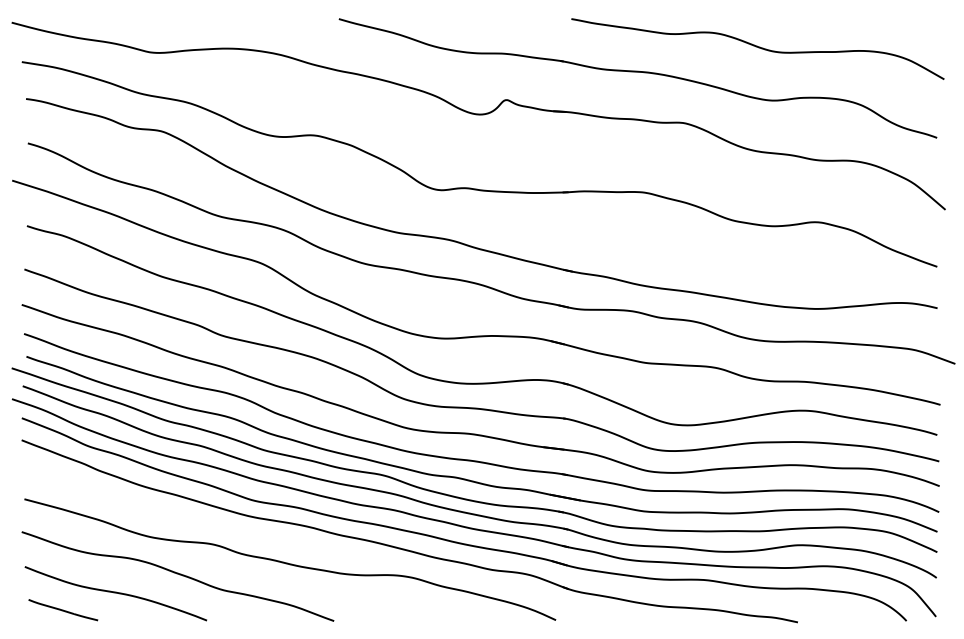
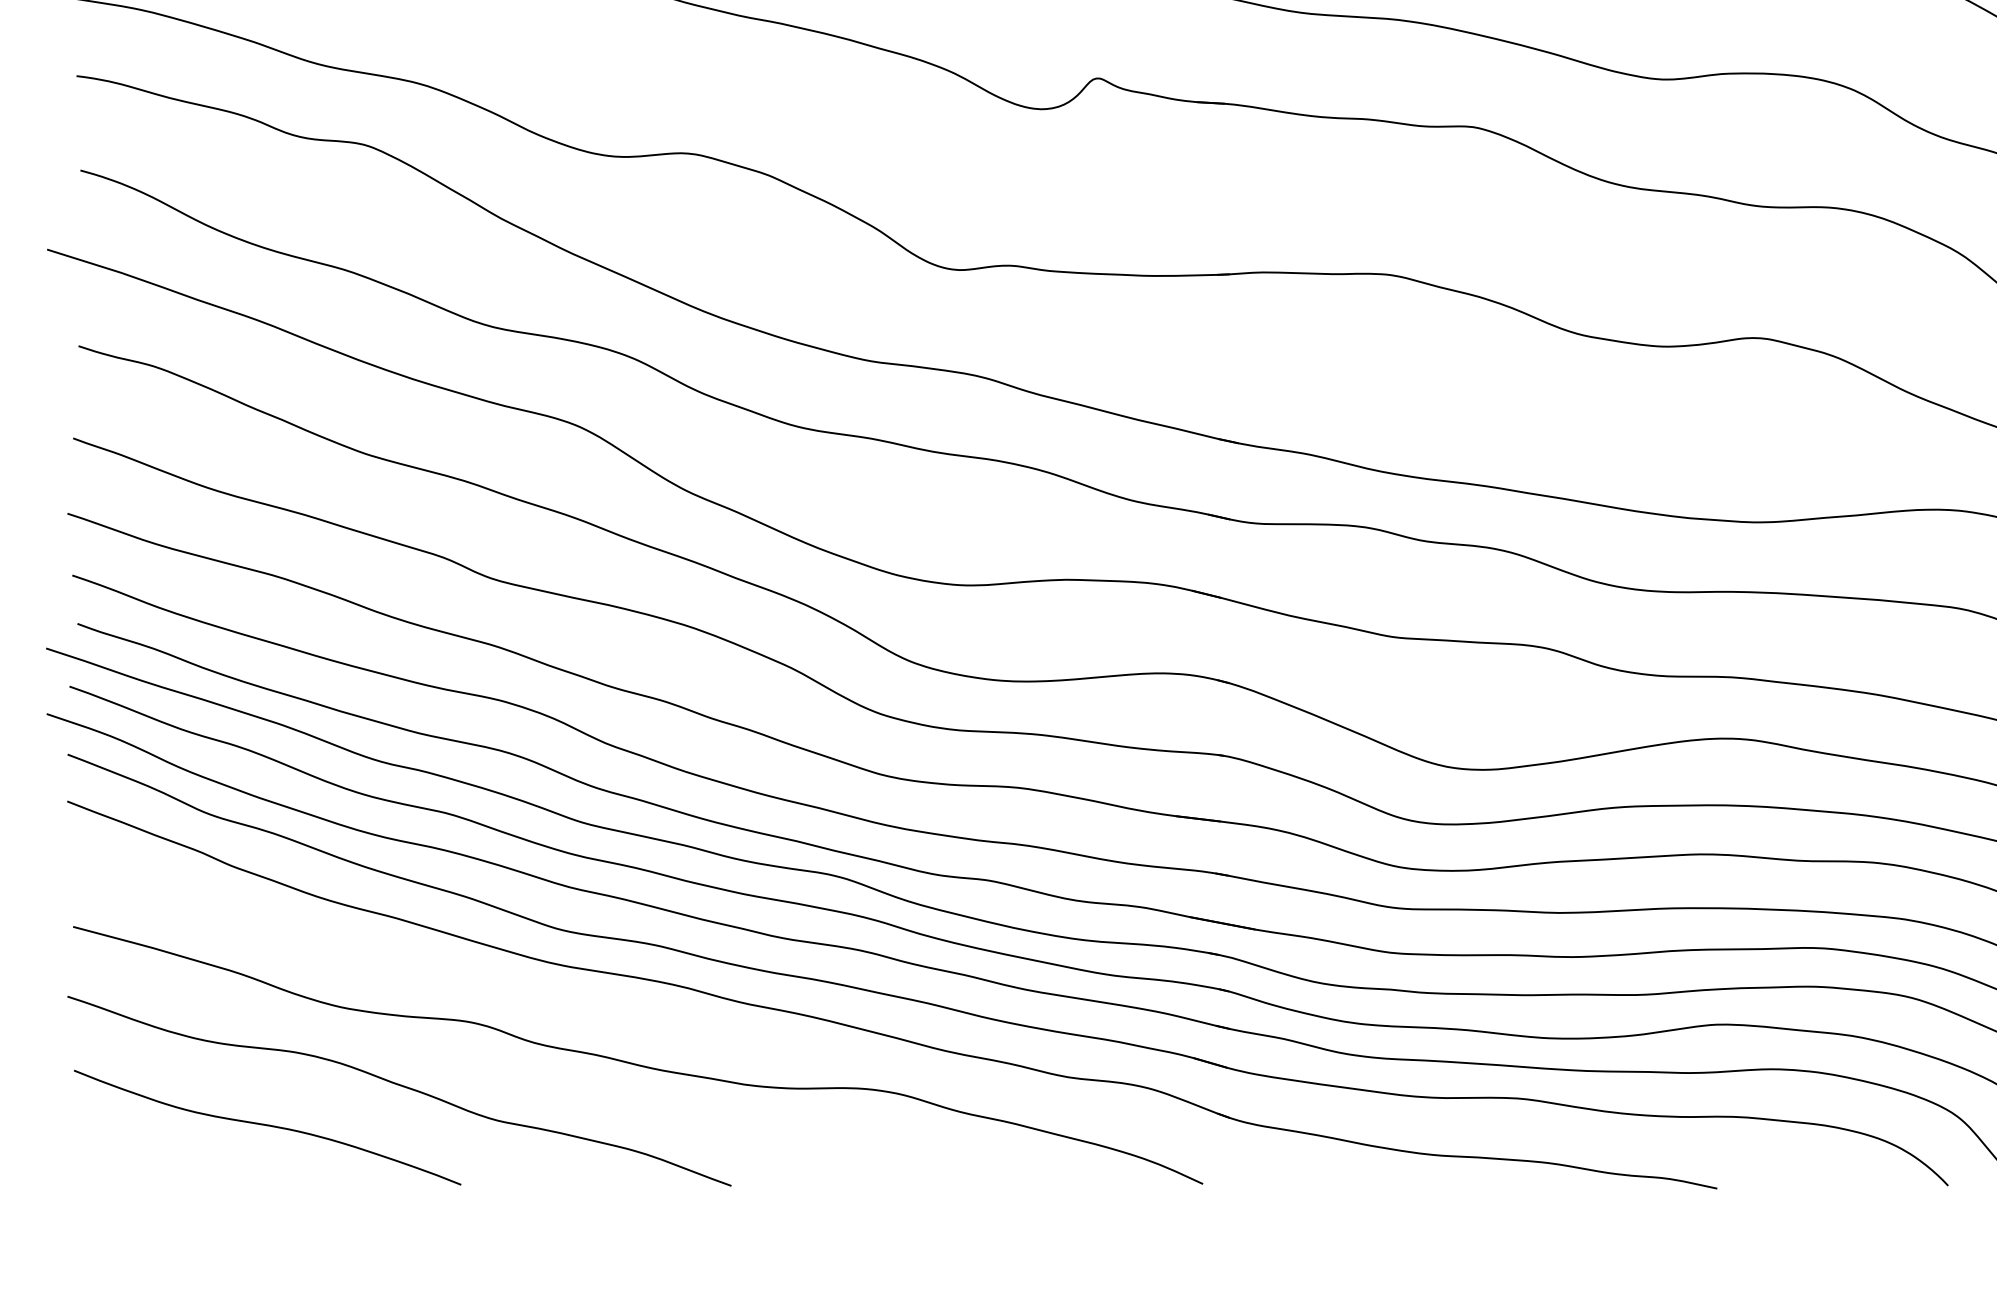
line: (63, 610) -> (156, 1163), removed

